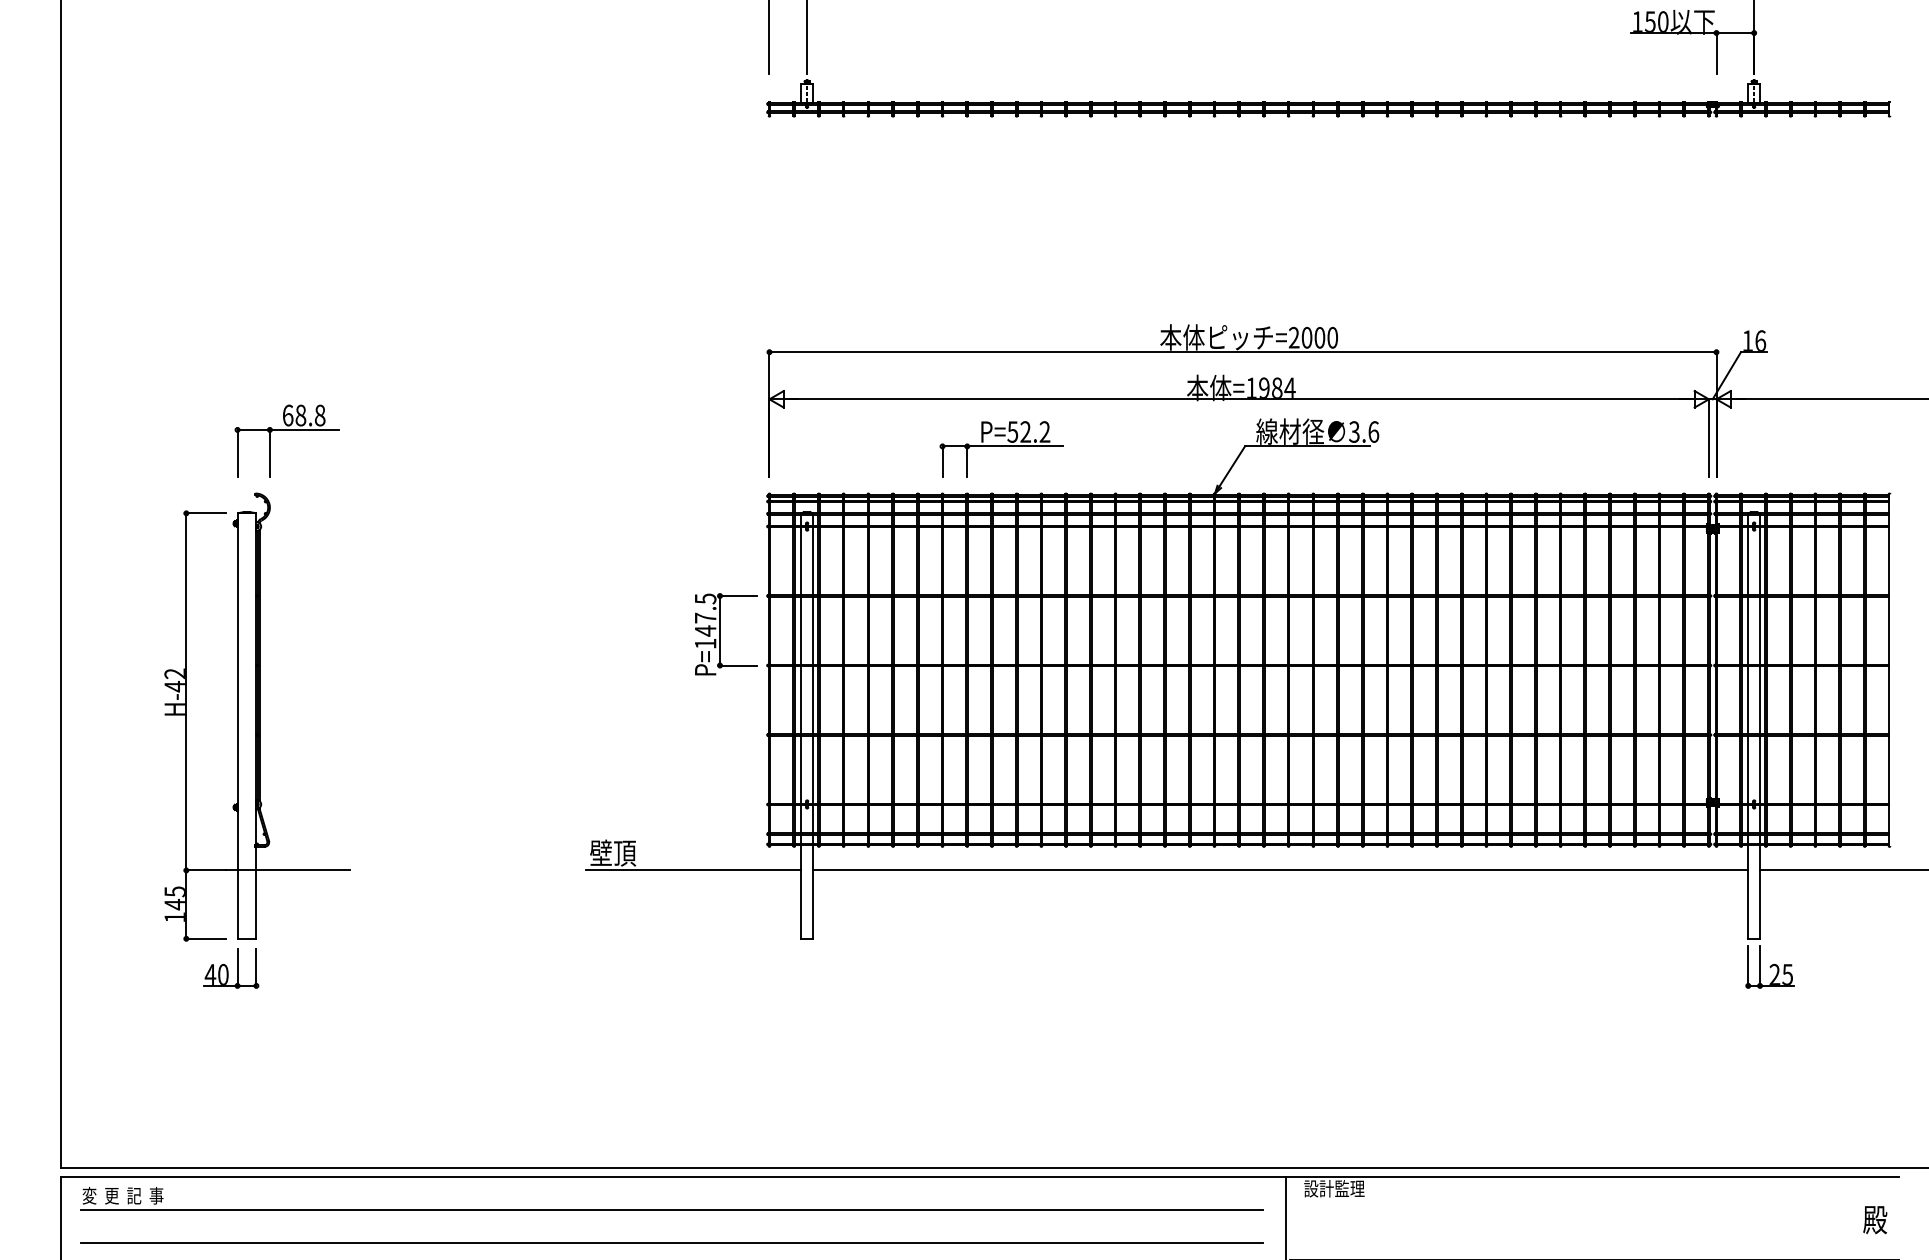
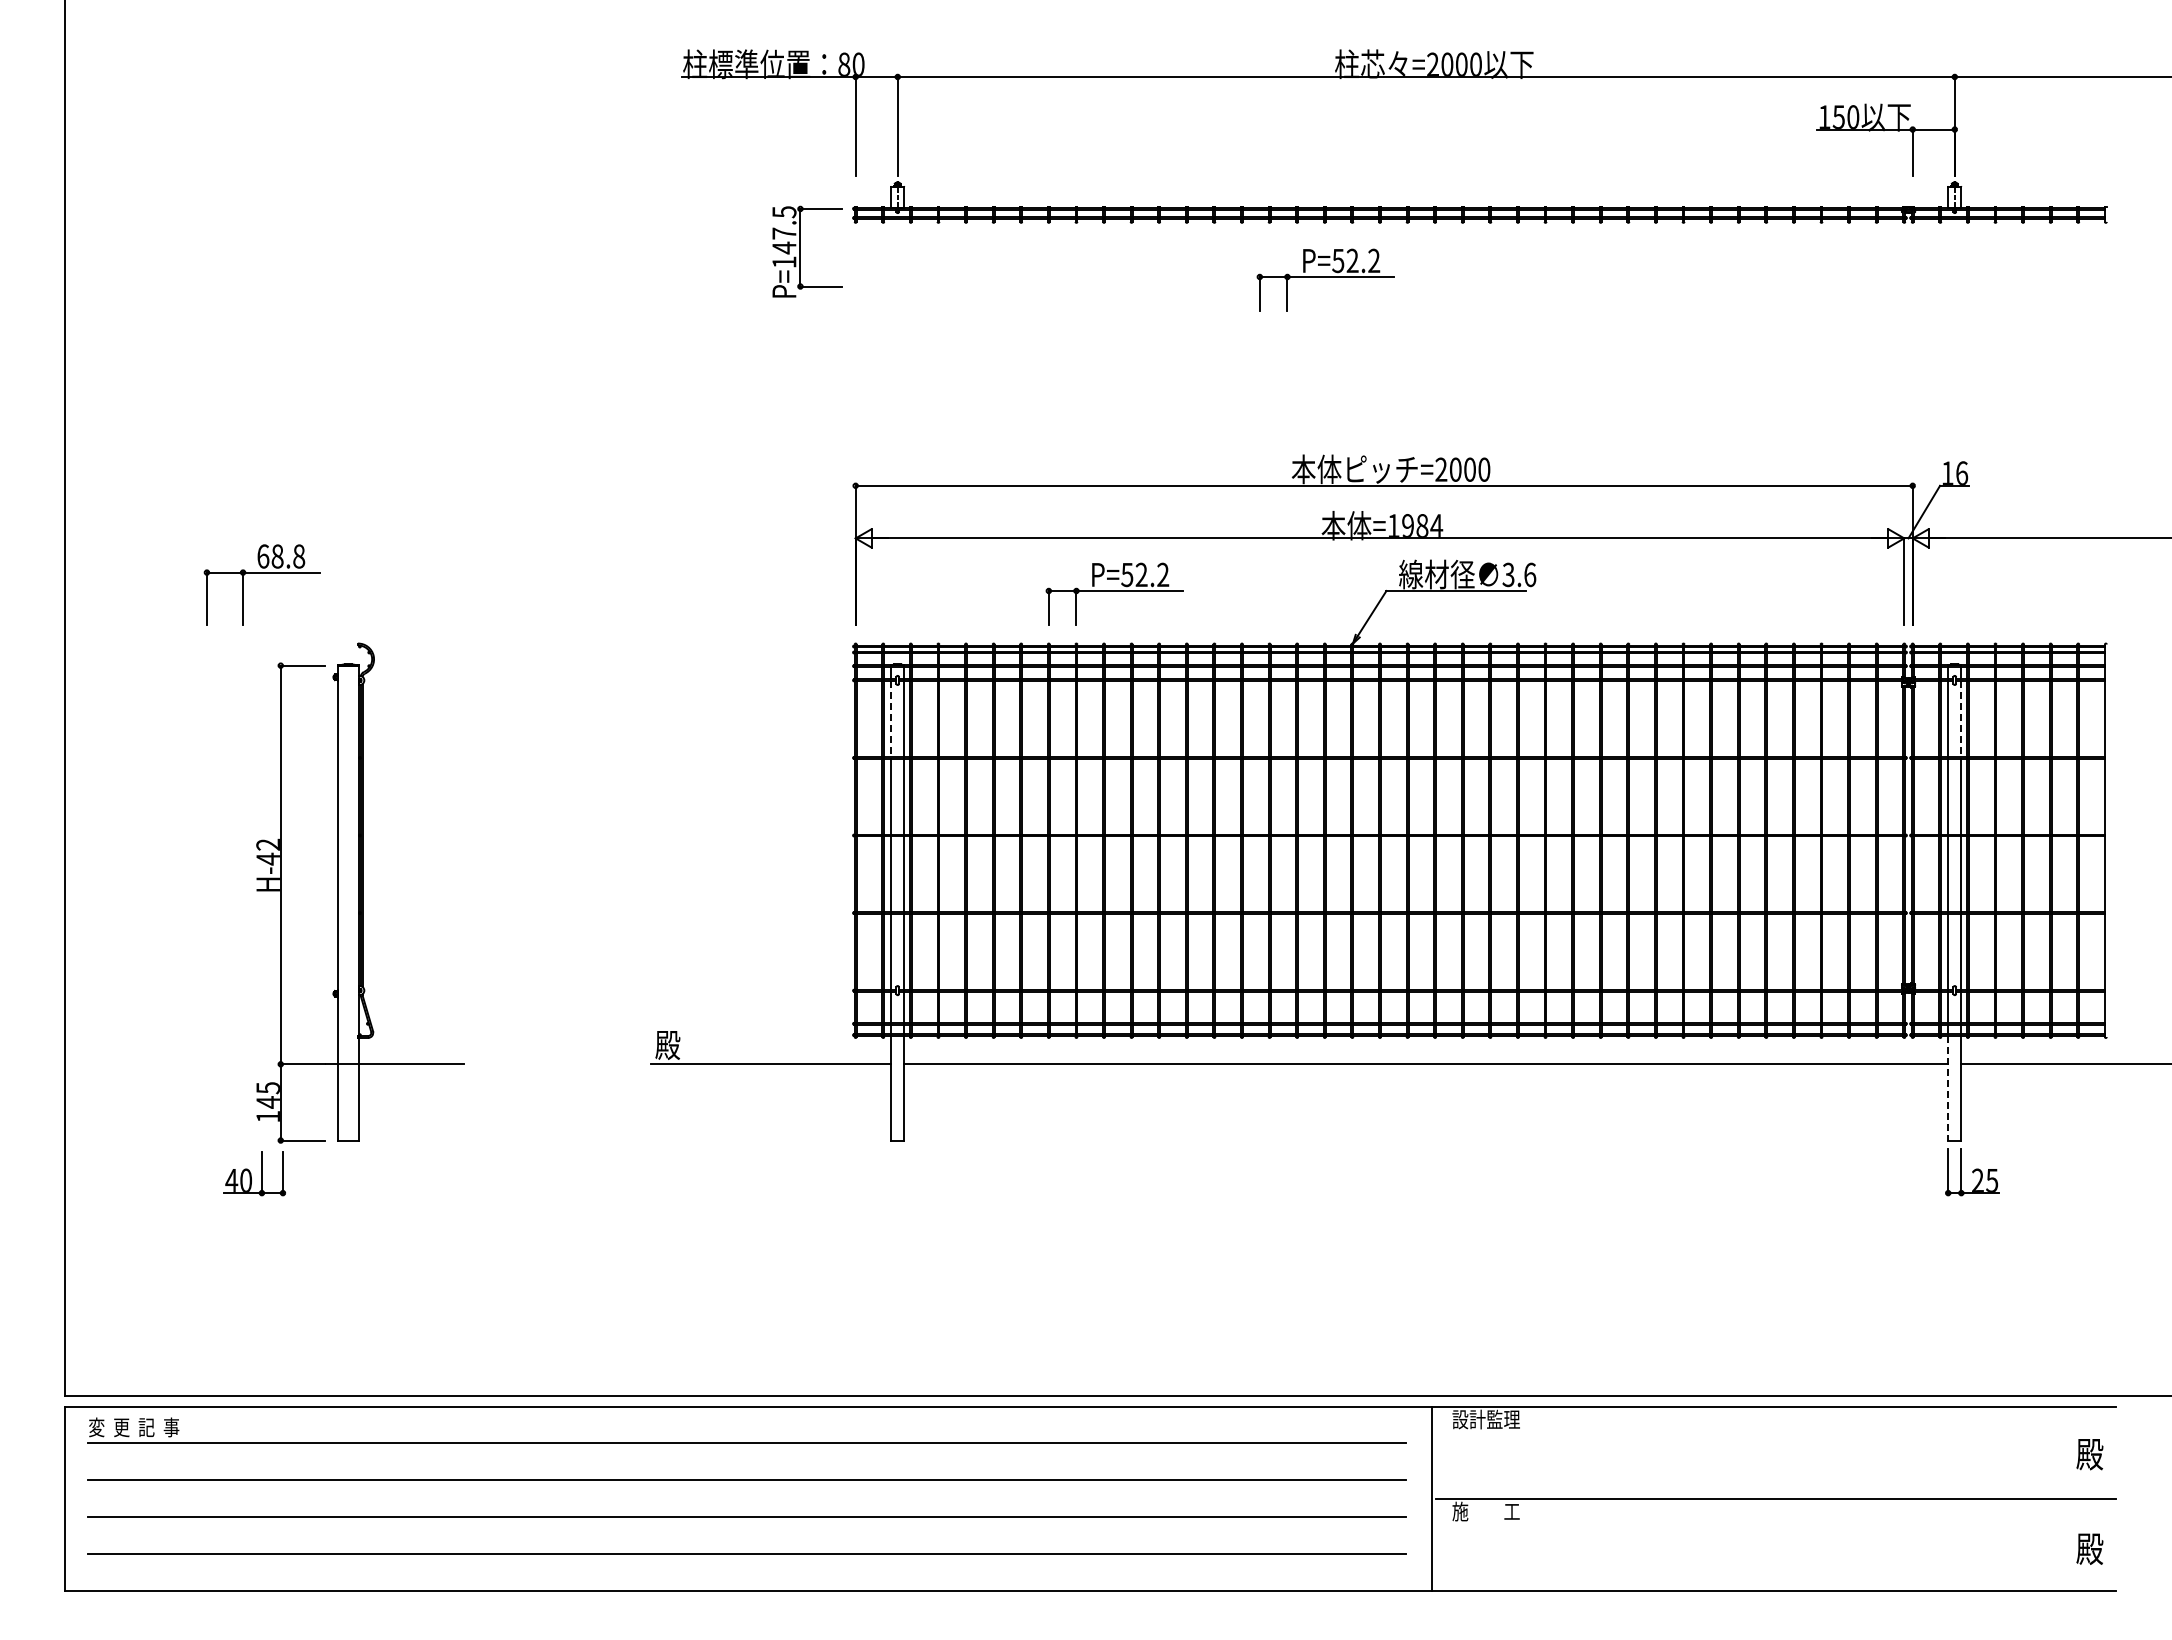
part: (1190, 167) -> (1325, 279), added
part: (286, 430) -> (261, 573), moved
line: (801, 561) -> (891, 719), solid -> dashed
line: (1760, 561) -> (1961, 719), solid -> dashed
part: (720, 634) -> (800, 251), moved
part: (257, 716) -> (360, 892), moved
text: (612, 852) -> (680, 1044), 壁頂 -> 殿
line: (1748, 892) -> (1948, 1088), solid -> dashed

